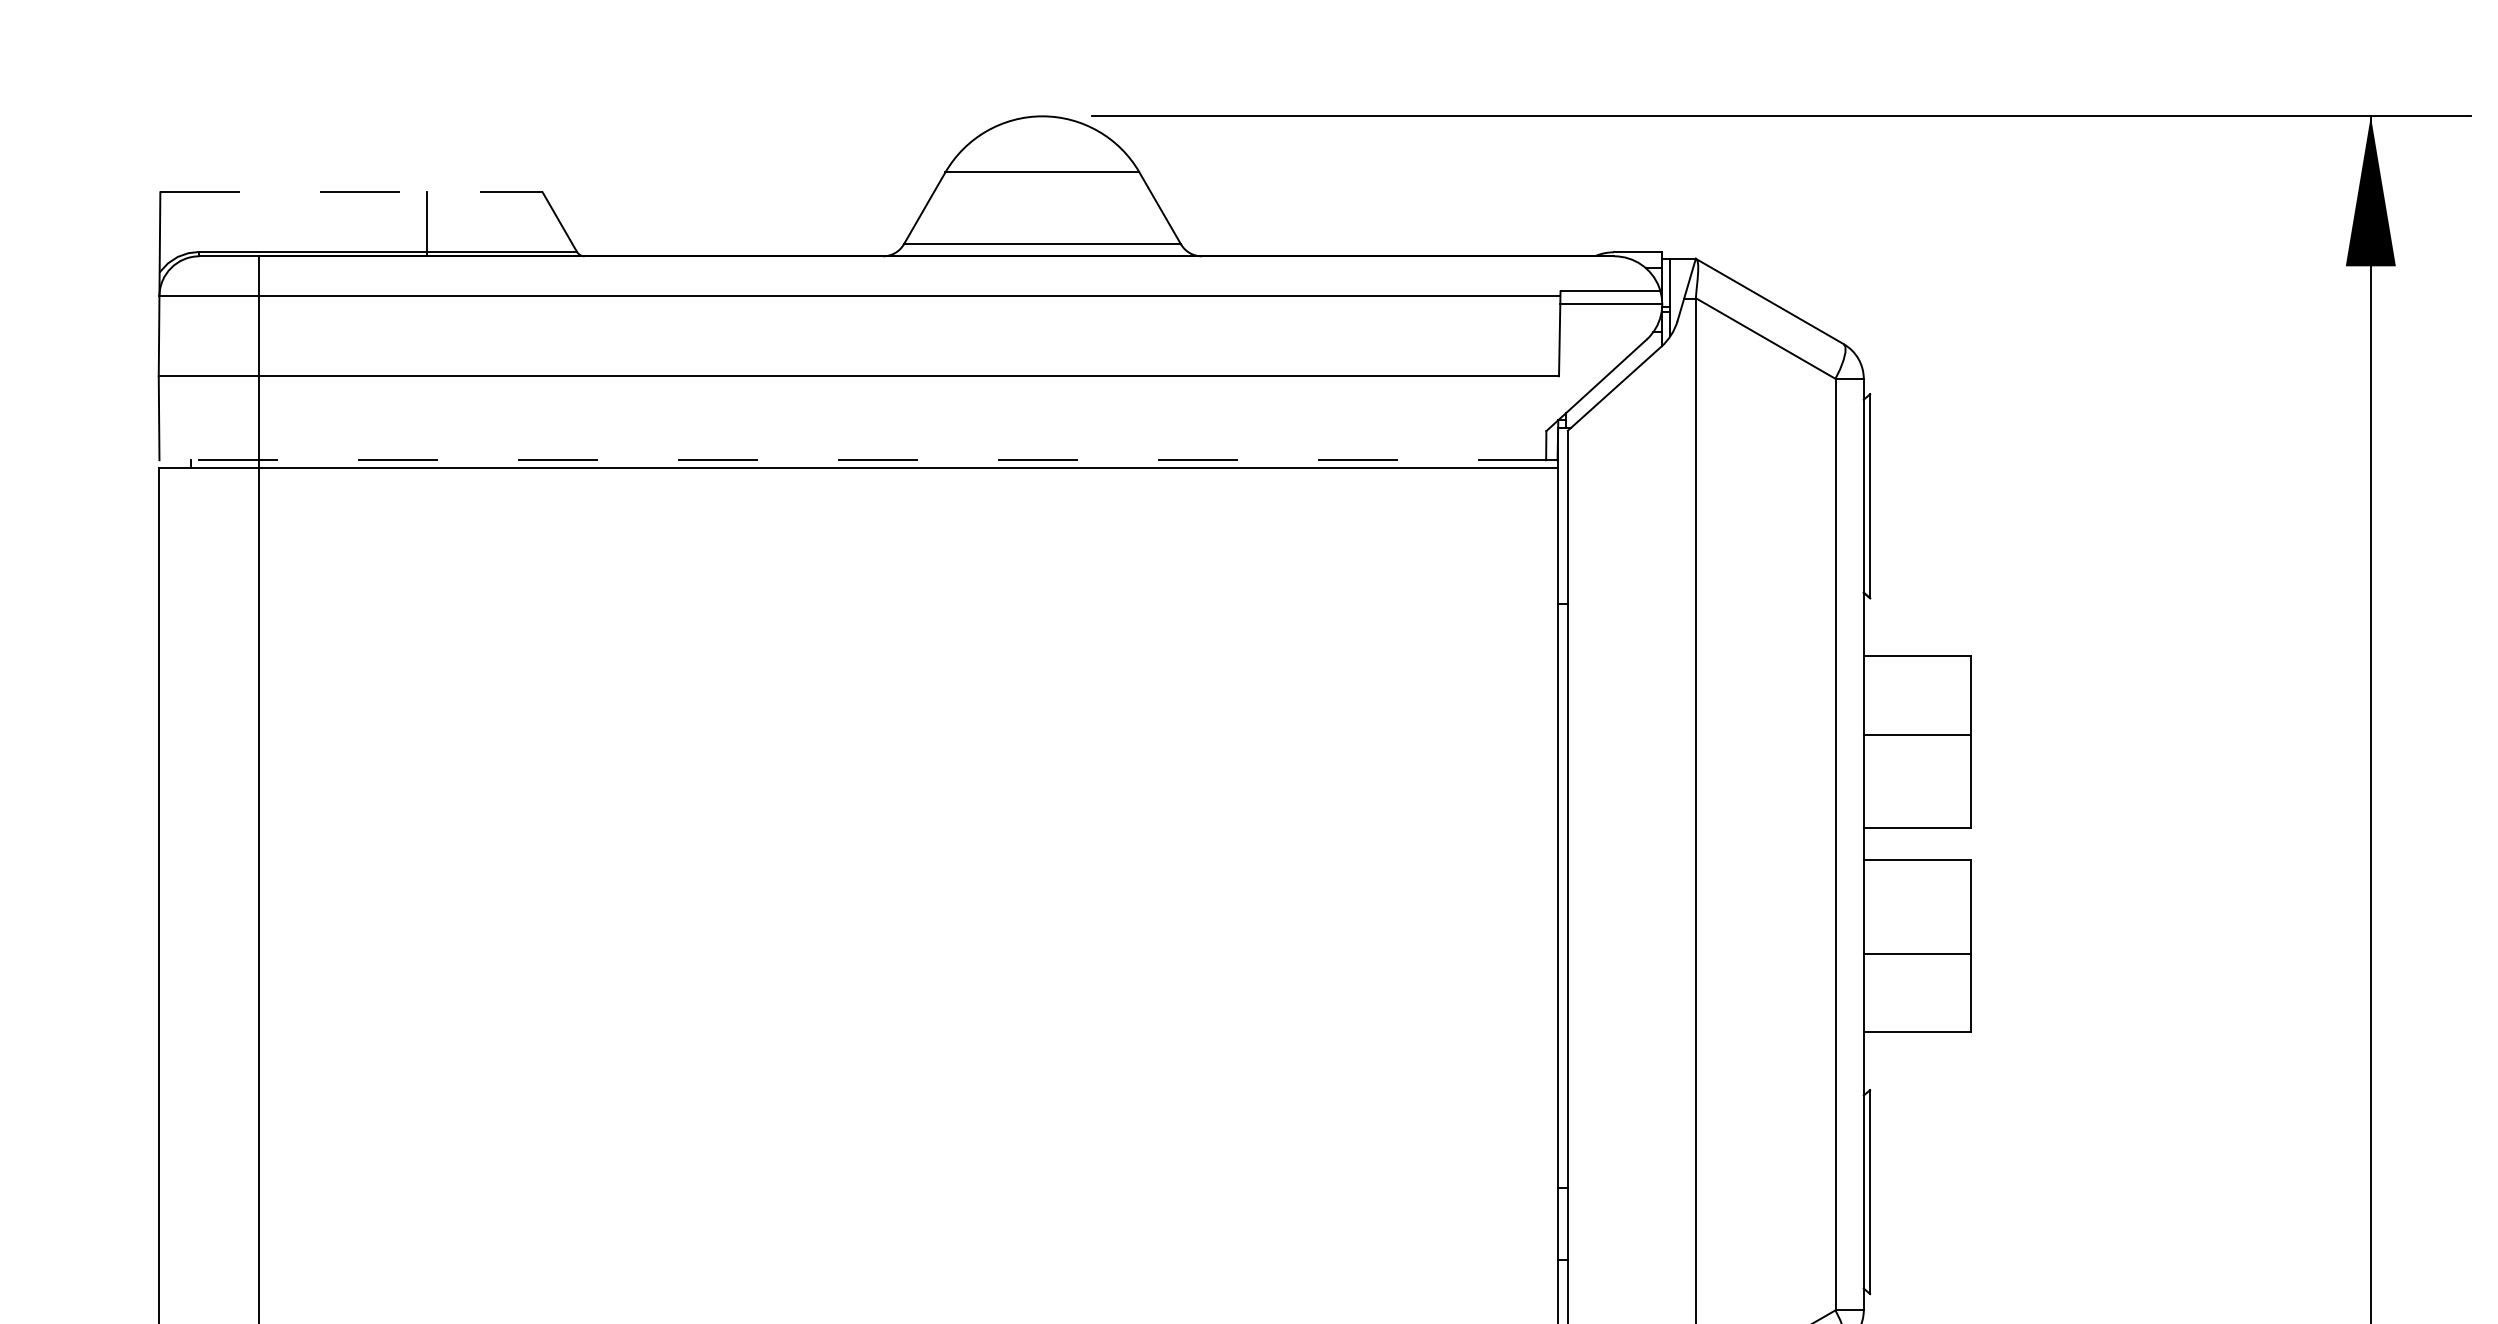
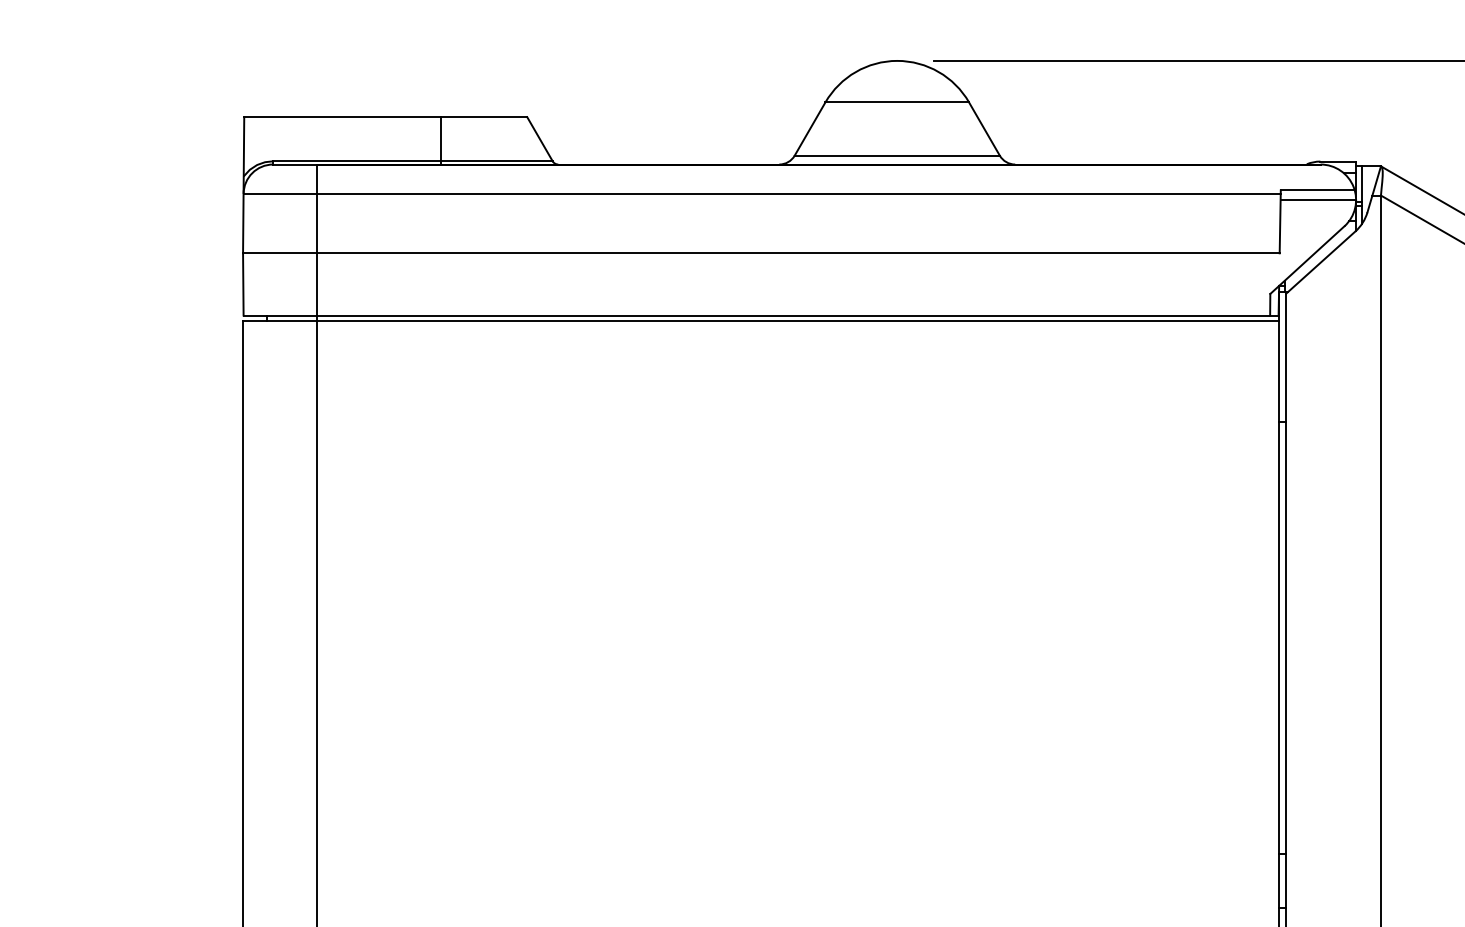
line: (352, 192) -> (386, 117), dashed -> solid
line: (858, 460) -> (761, 315), dashed -> solid

